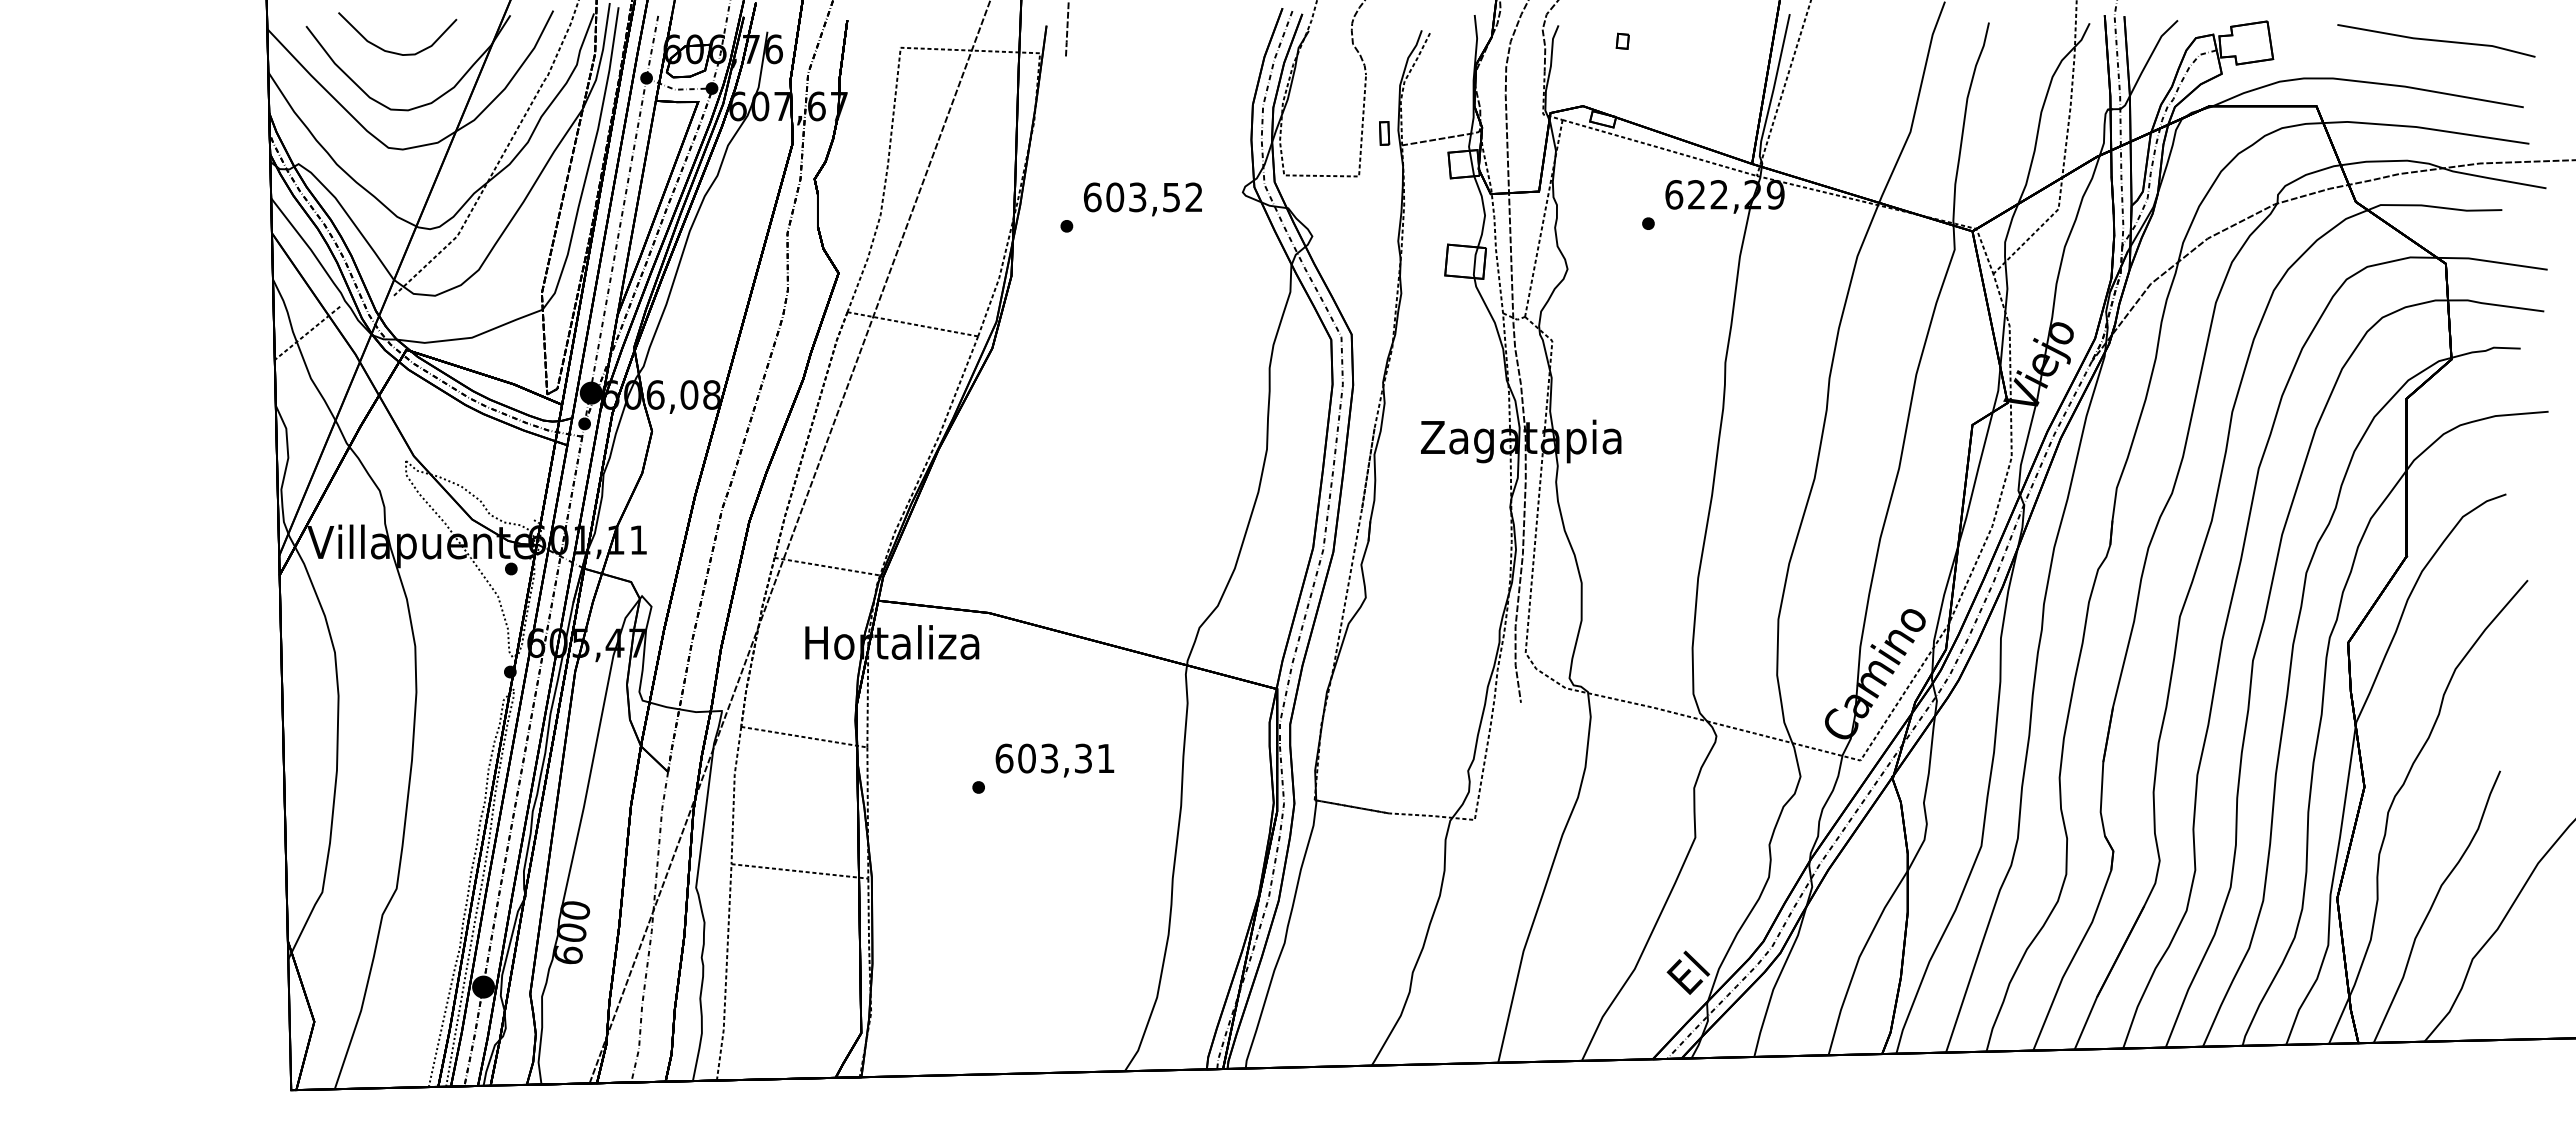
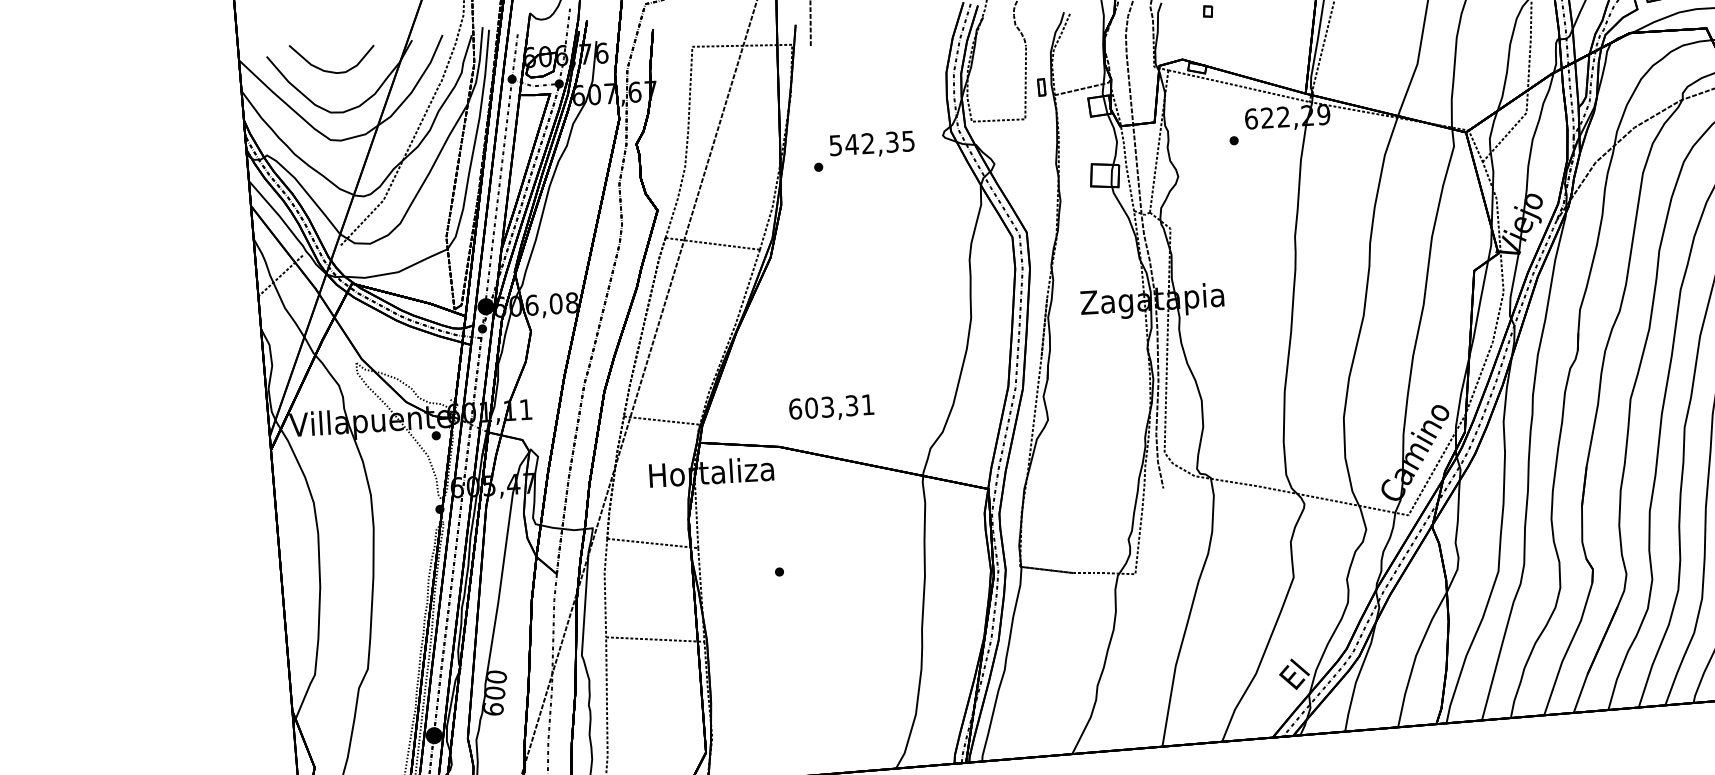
text: (1142, 197) -> (871, 143), 603,52 -> 542,35
text: (1054, 760) -> (831, 408), moved

